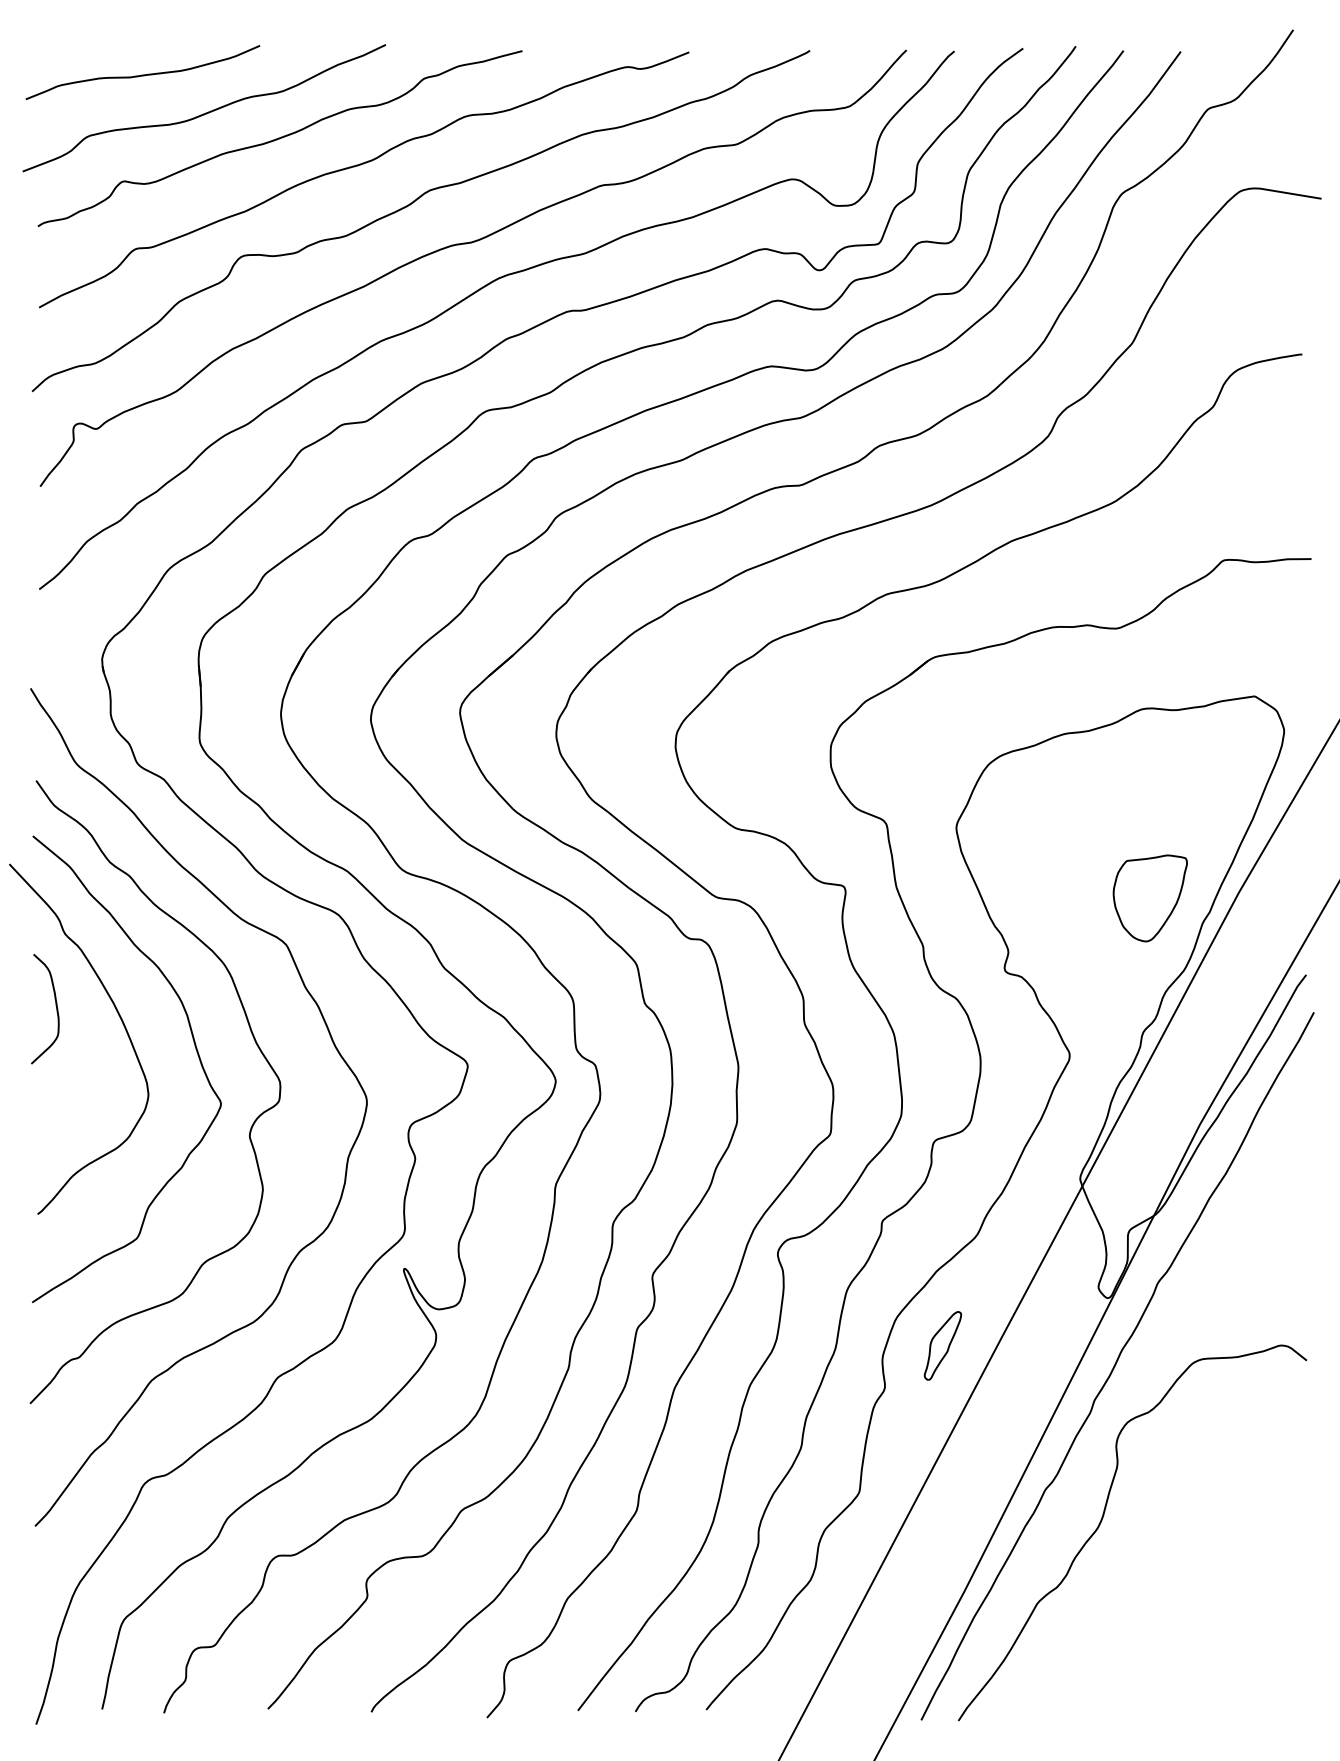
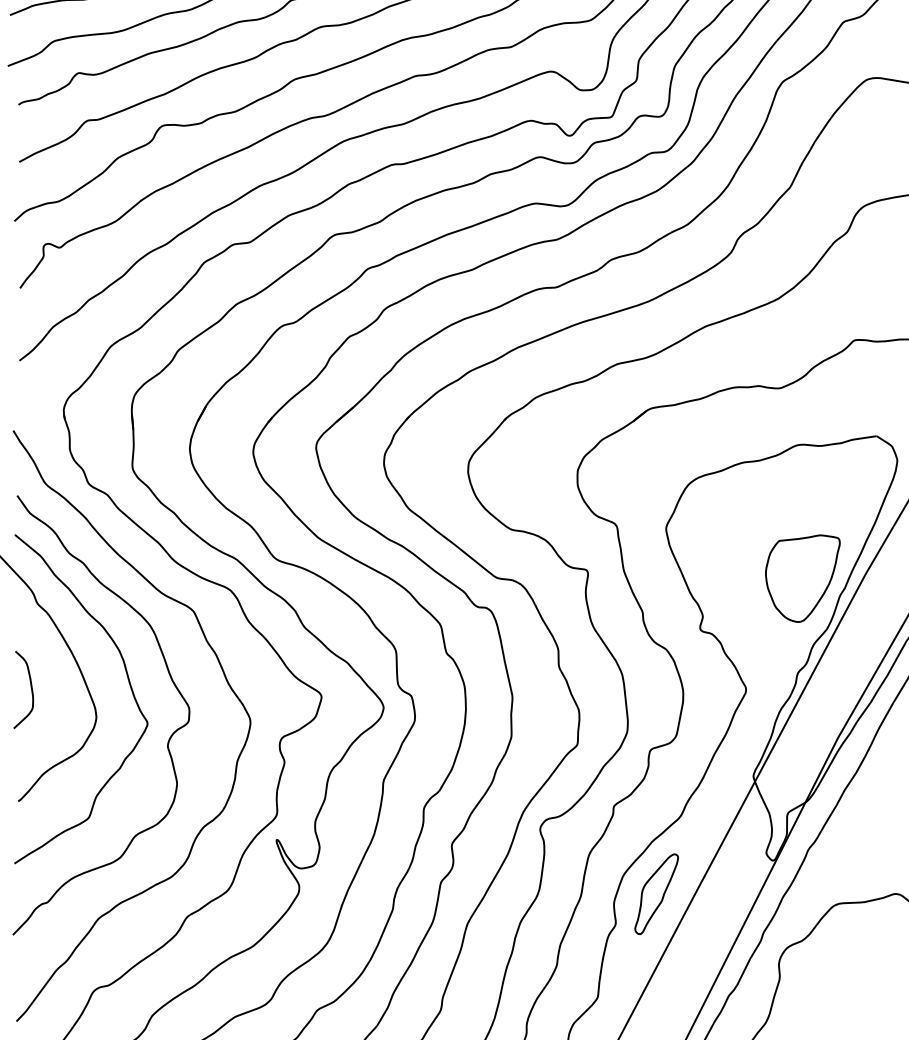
part: (1150, 898) -> (803, 578), size x1.43
curve: (55, 1005) -> (30, 687), moved
part: (942, 1345) -> (656, 893), size x1.67

